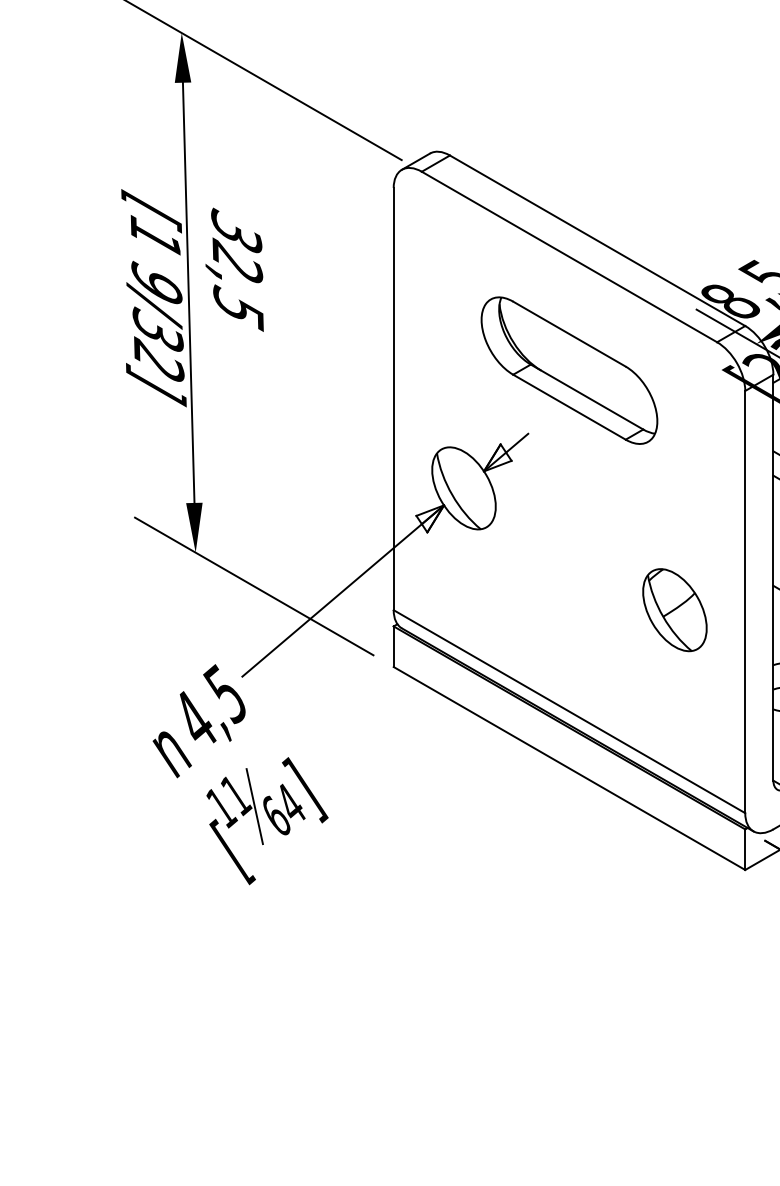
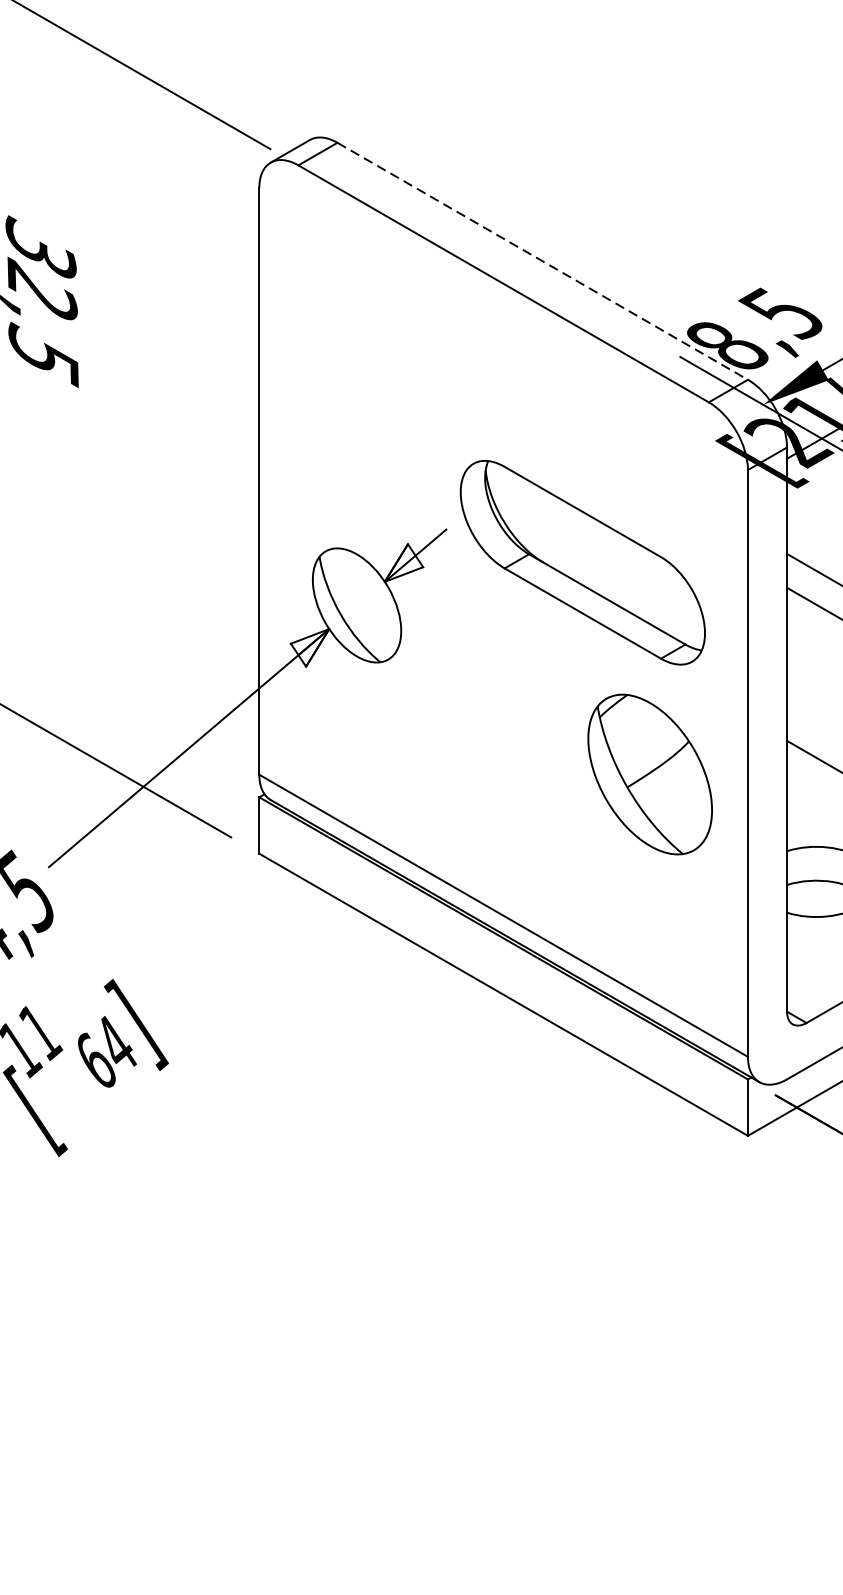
line: (598, 241) -> (543, 262), solid -> dashed
part: (569, 370) -> (582, 562), moved
part: (674, 610) -> (649, 775), size x1.4
line: (254, 806) -> (65, 1047), removed

